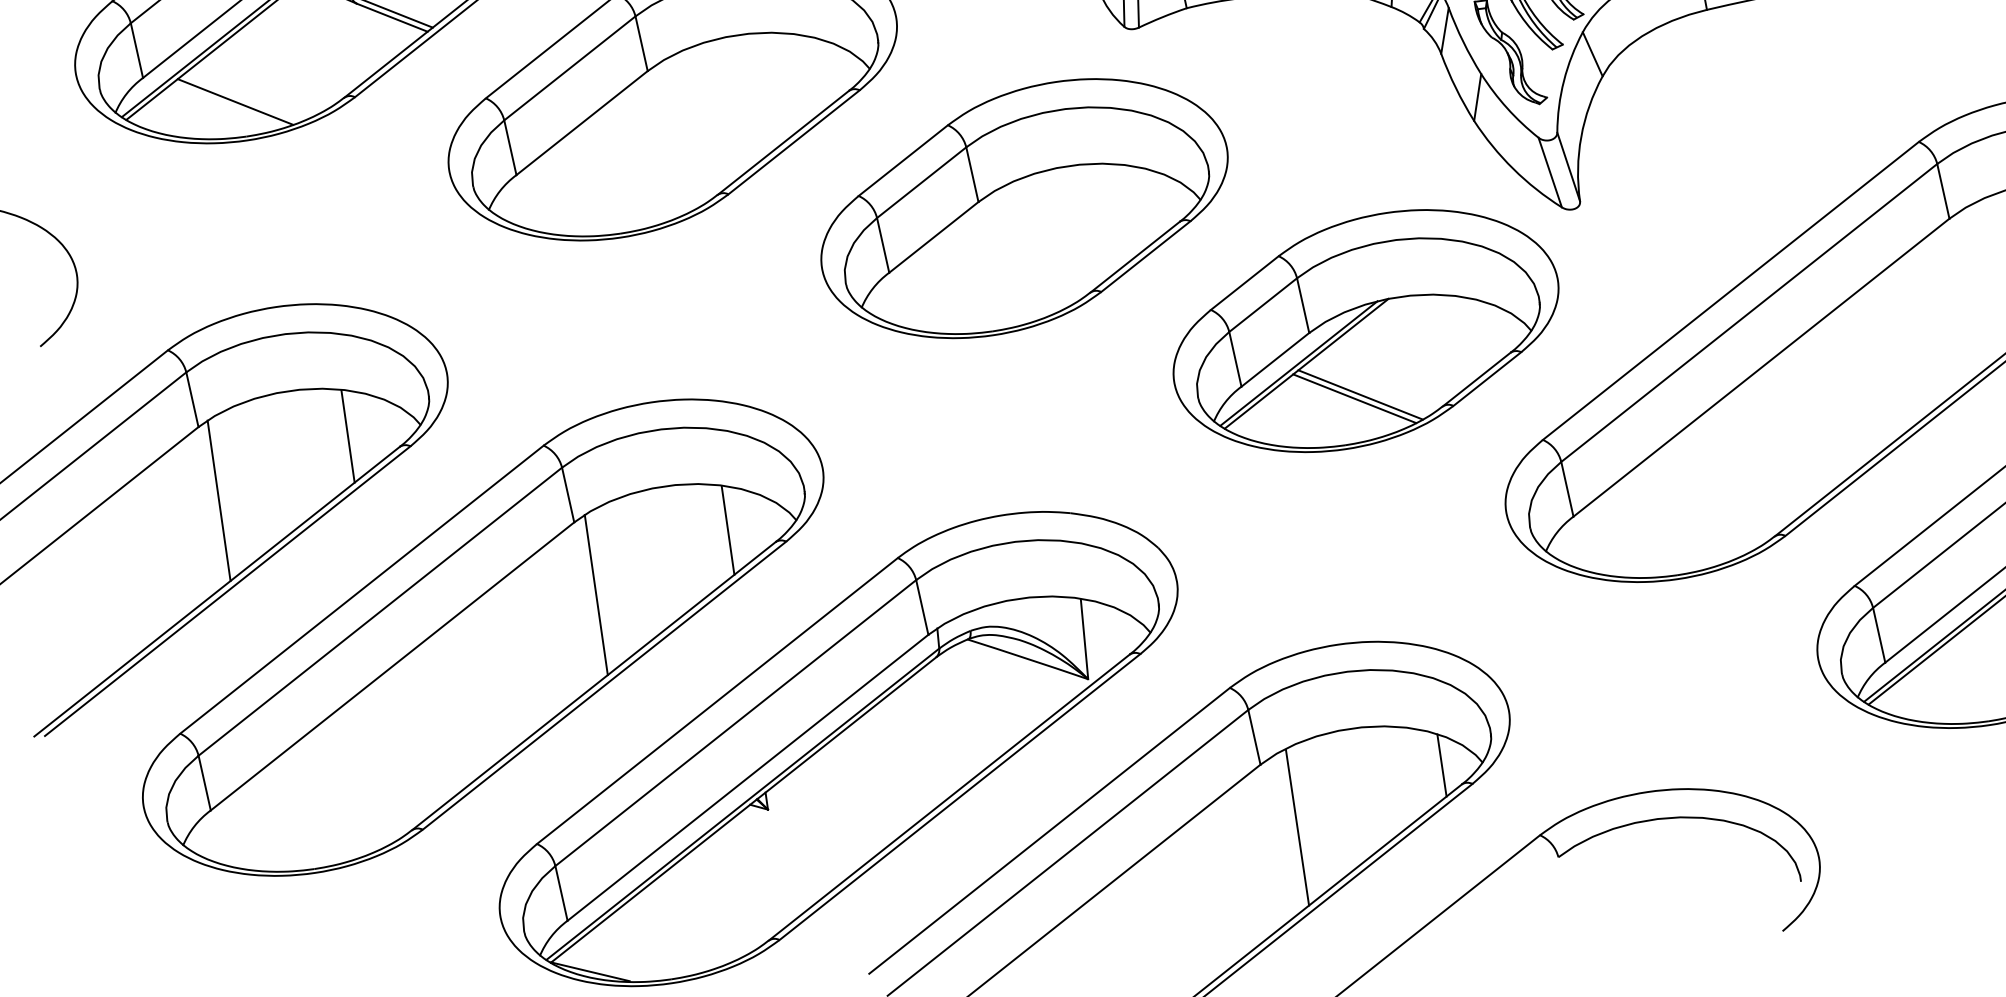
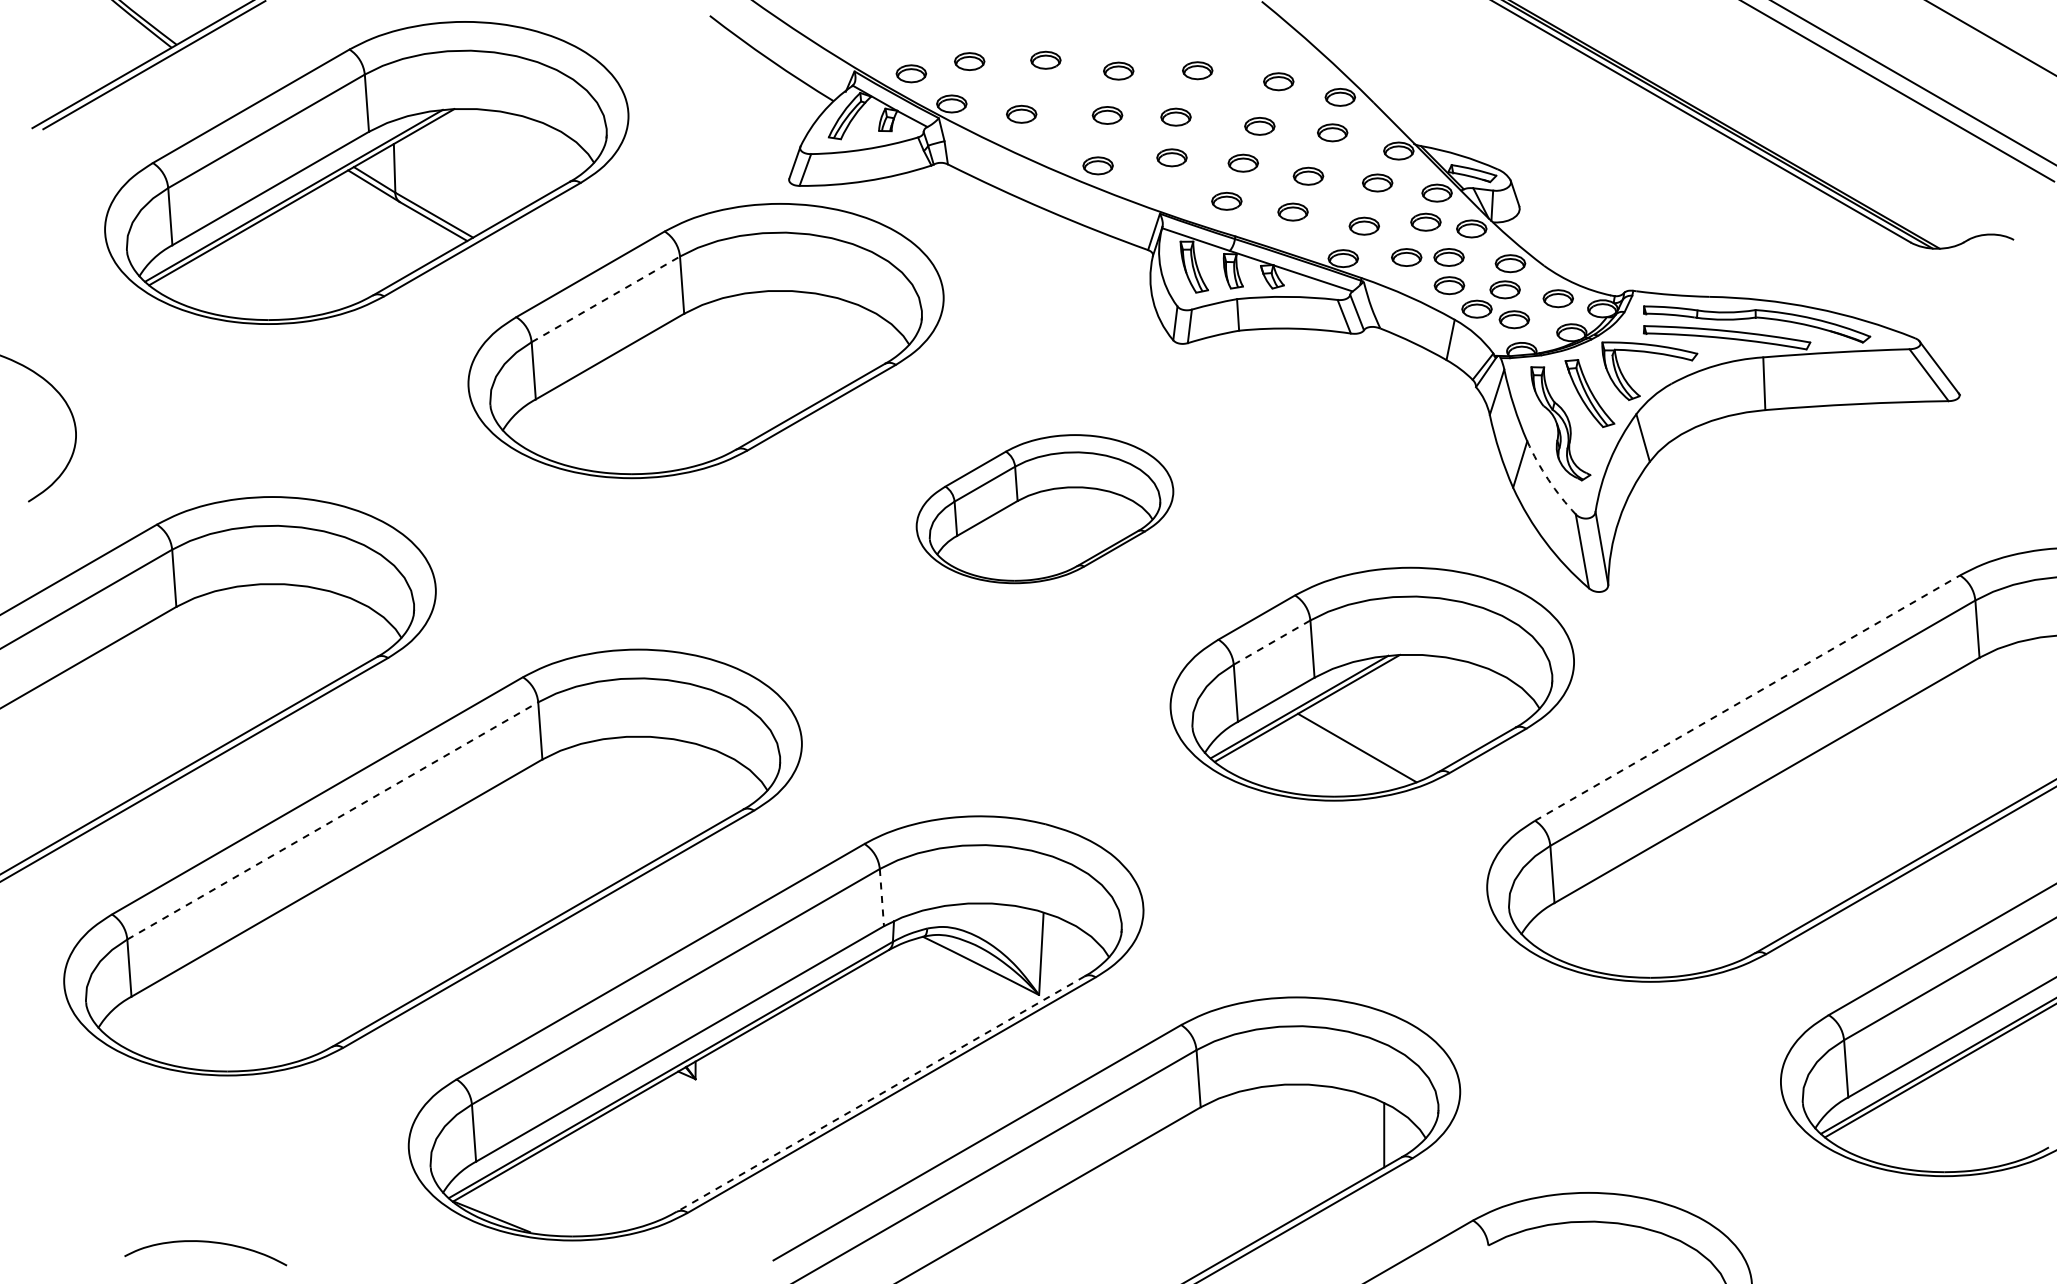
line: (569, 68) -> (605, 299), solid -> dashed
line: (235, 102) -> (262, 283), removed
arc: (1507, 107) -> (1548, 479), solid -> dashed
part: (1023, 207) -> (1044, 508), size x0.6
line: (1730, 290) -> (1747, 697), solid -> dashed
line: (1263, 304) -> (1272, 642), solid -> dashed
line: (1354, 398) -> (1350, 750), removed
line: (348, 436) -> (326, 638), removed
line: (218, 500) -> (185, 684), removed
line: (727, 530) -> (696, 790), removed
line: (595, 595) -> (553, 836), removed
line: (921, 607) -> (881, 897), solid -> dashed
line: (380, 611) -> (333, 820), solid -> dashed
line: (949, 798) -> (880, 1094), solid -> dashed
line: (1297, 827) -> (1228, 1176), removed

